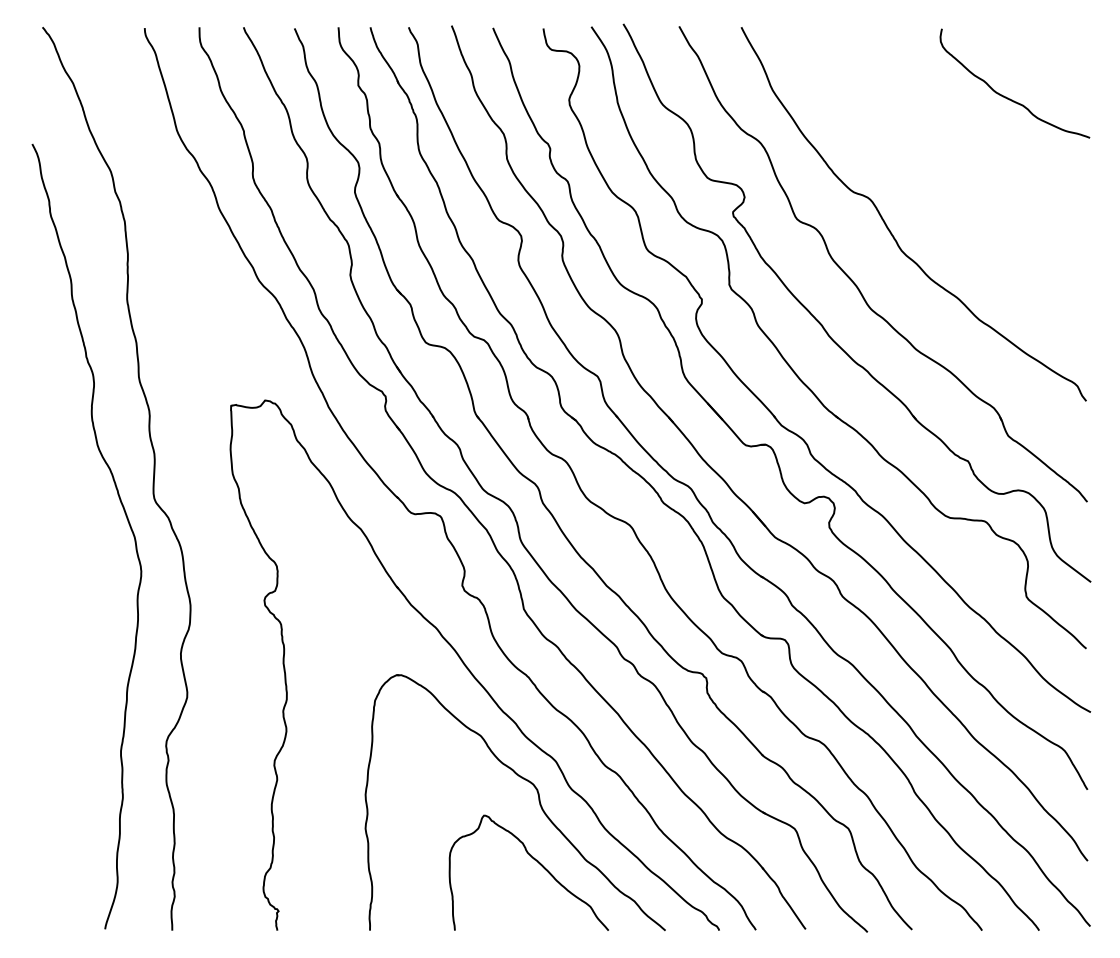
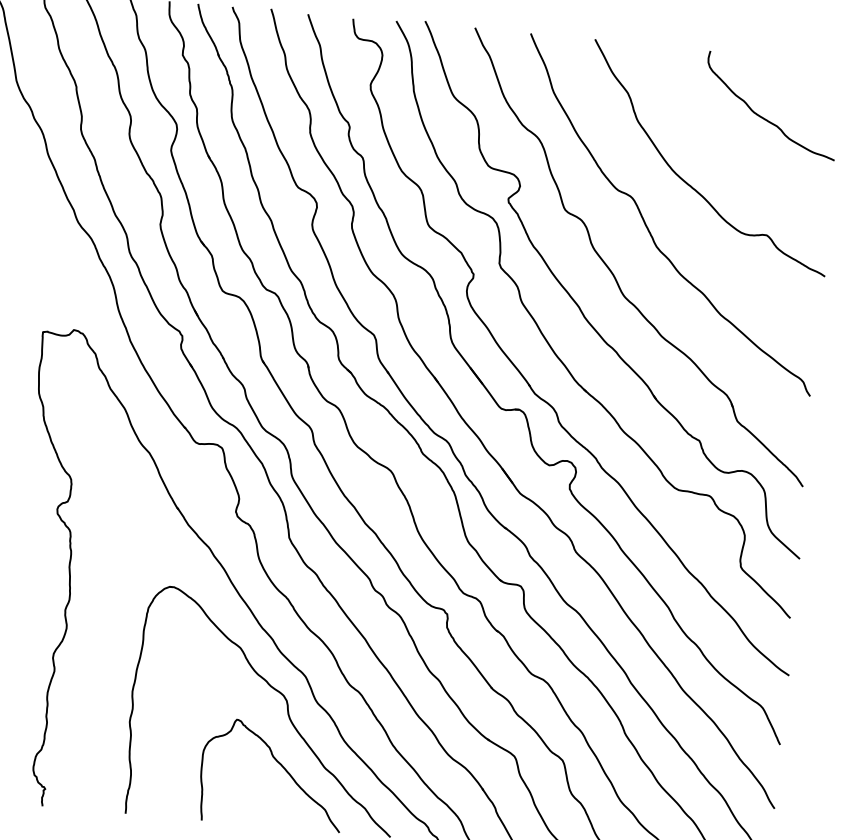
curve: (932, 178) -> (690, 184), added

